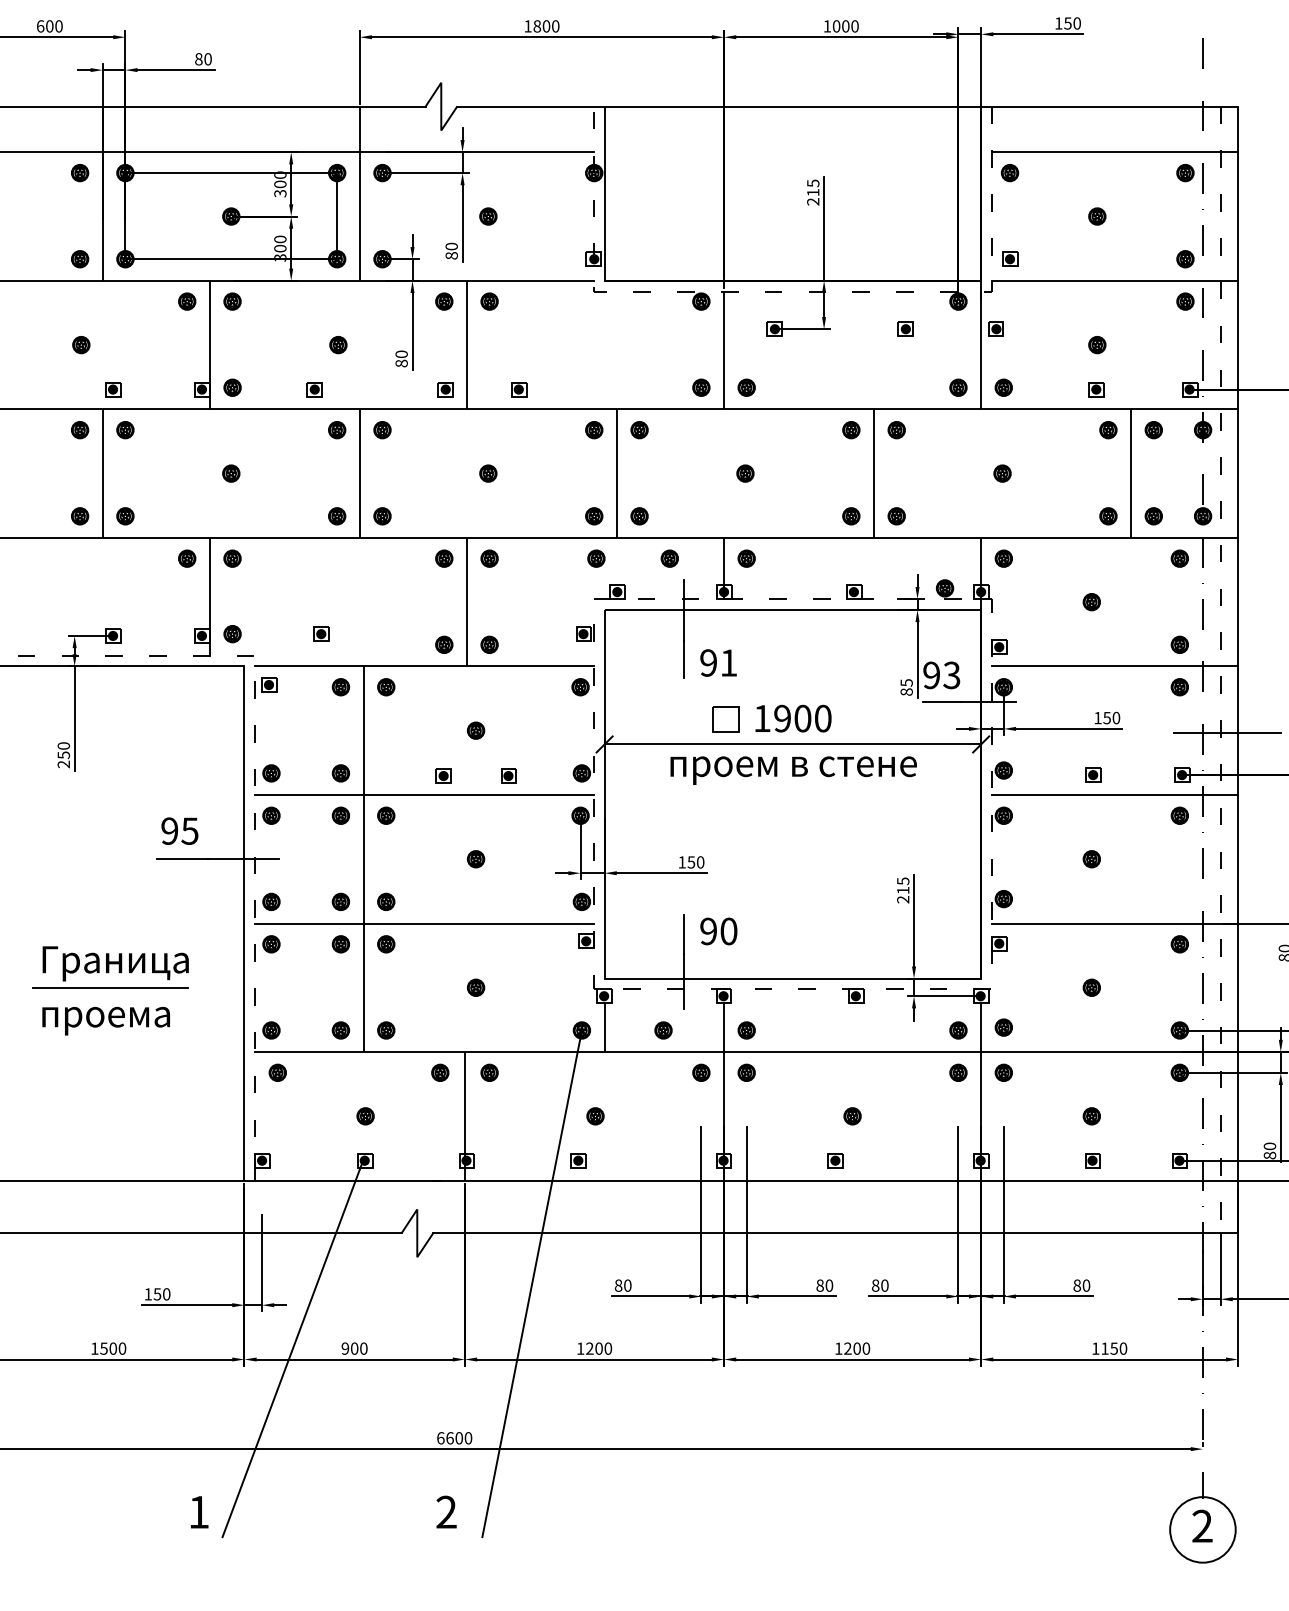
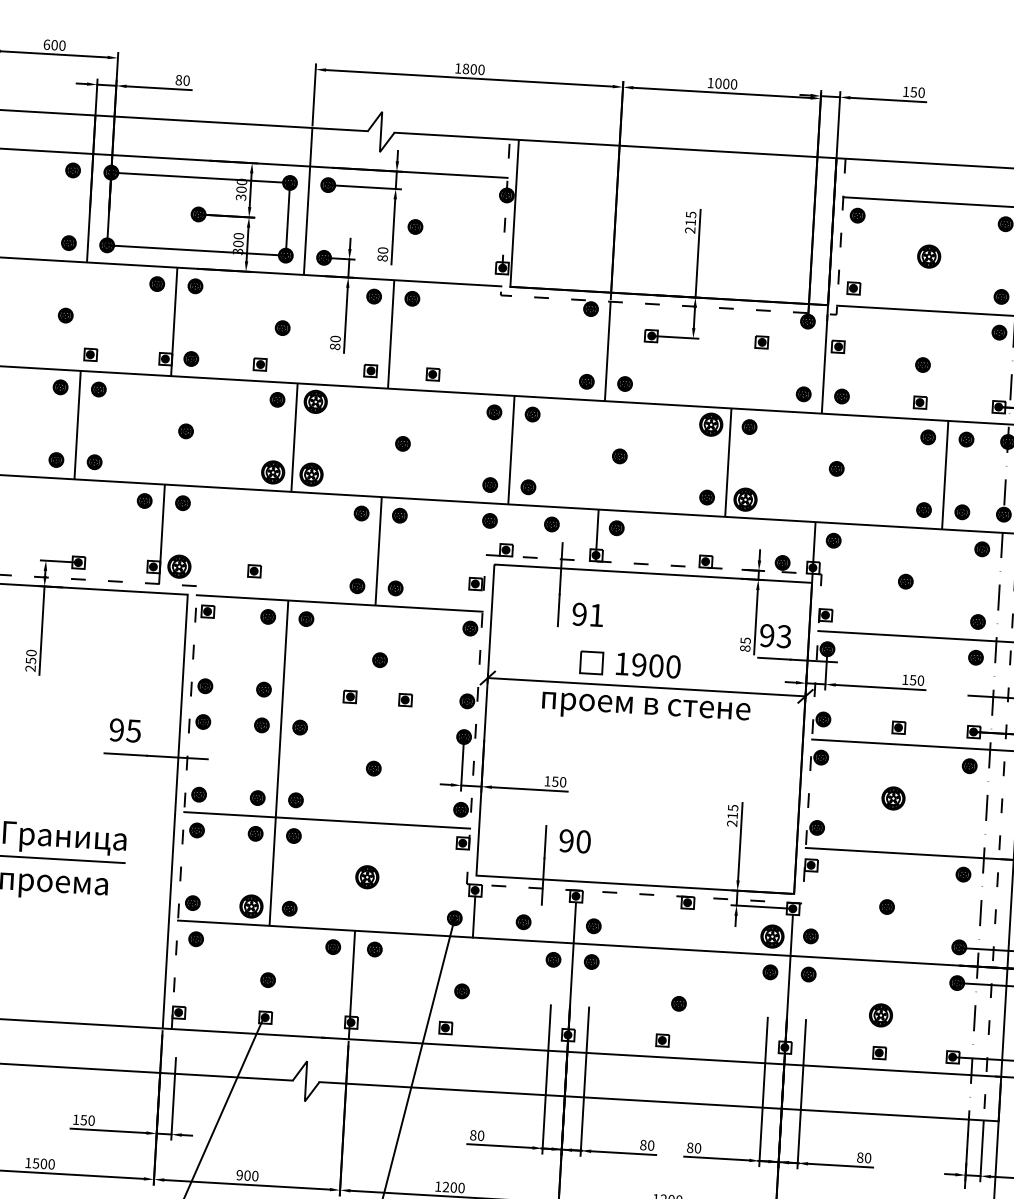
part: (1097, 216) -> (929, 256), size x1.6
part: (382, 430) -> (315, 402), size x1.6
part: (851, 430) -> (711, 425), size x1.6
part: (337, 516) -> (273, 472), size x1.6
part: (382, 516) -> (311, 474), size x1.6
part: (896, 516) -> (745, 499), size x1.6
part: (232, 634) -> (179, 567), size x1.6
line: (424, 794) -> (333, 711), removed
part: (1091, 859) -> (893, 798), size x1.6
part: (476, 987) -> (367, 876), size x1.6
part: (340, 1030) -> (251, 906), size x1.6
part: (958, 1030) -> (772, 936), size x1.6
part: (1091, 1116) -> (880, 1015), size x1.6

